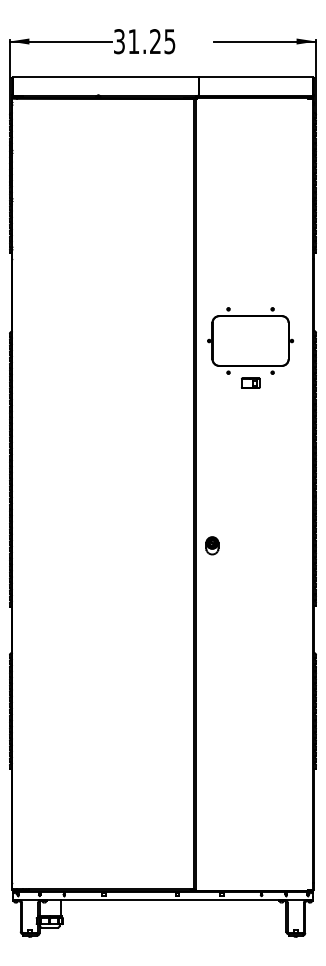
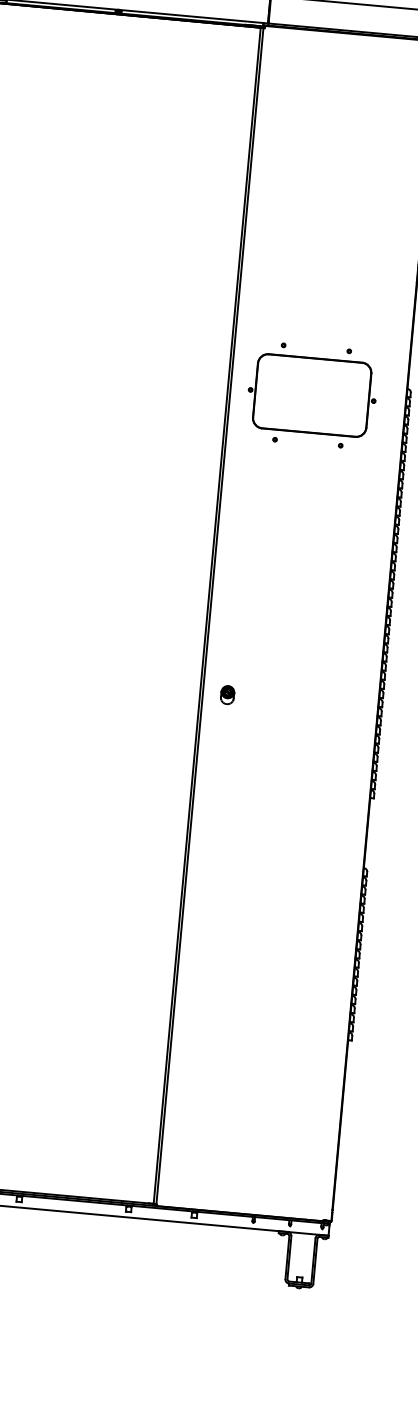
part: (250, 382) -> (306, 457), removed
part: (212, 545) -> (227, 694), size x0.7

